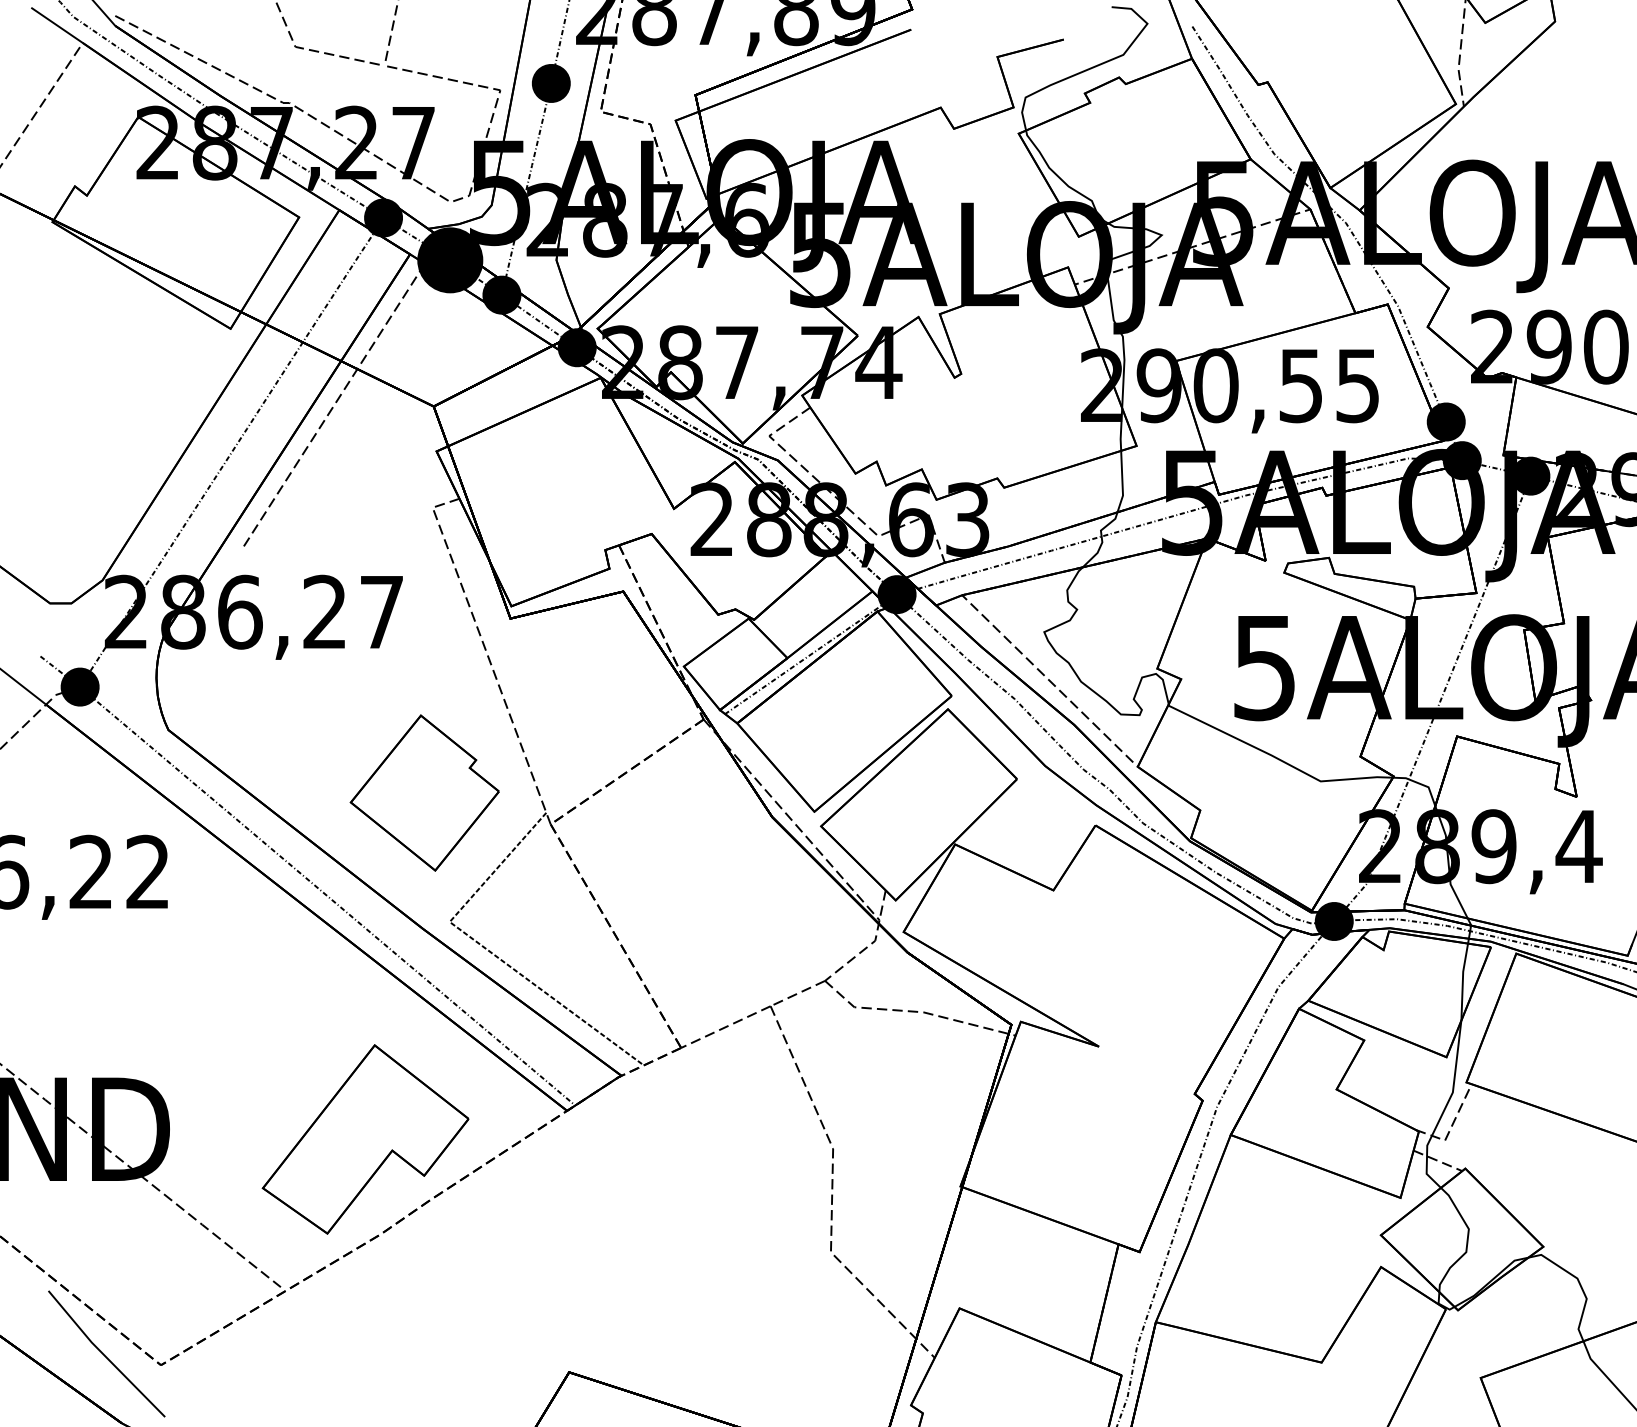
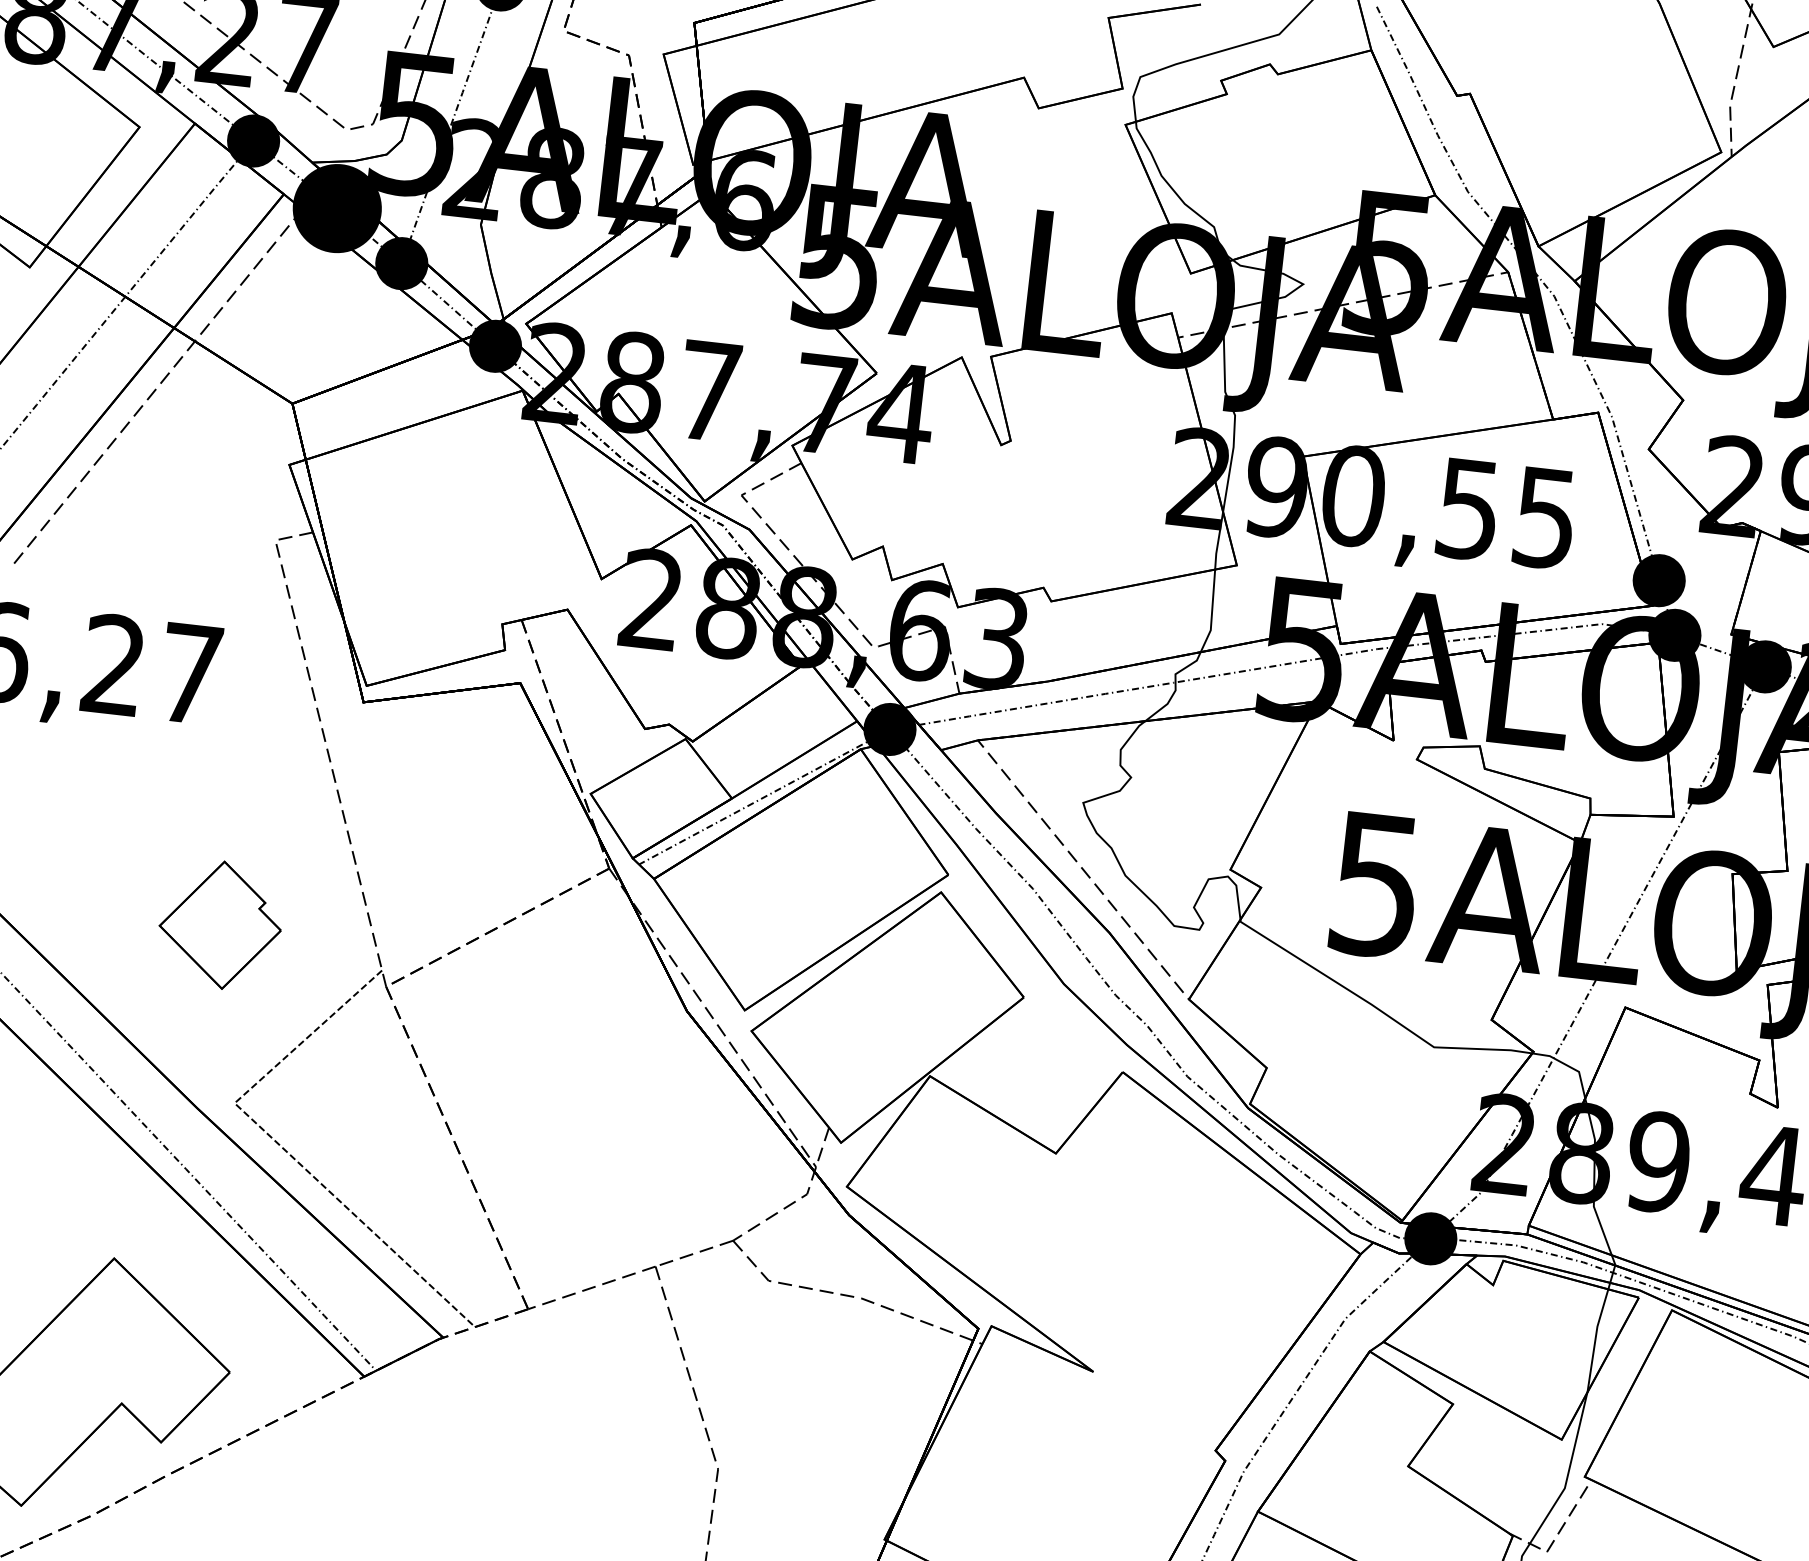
part: (424, 792) -> (220, 924), size x0.6

